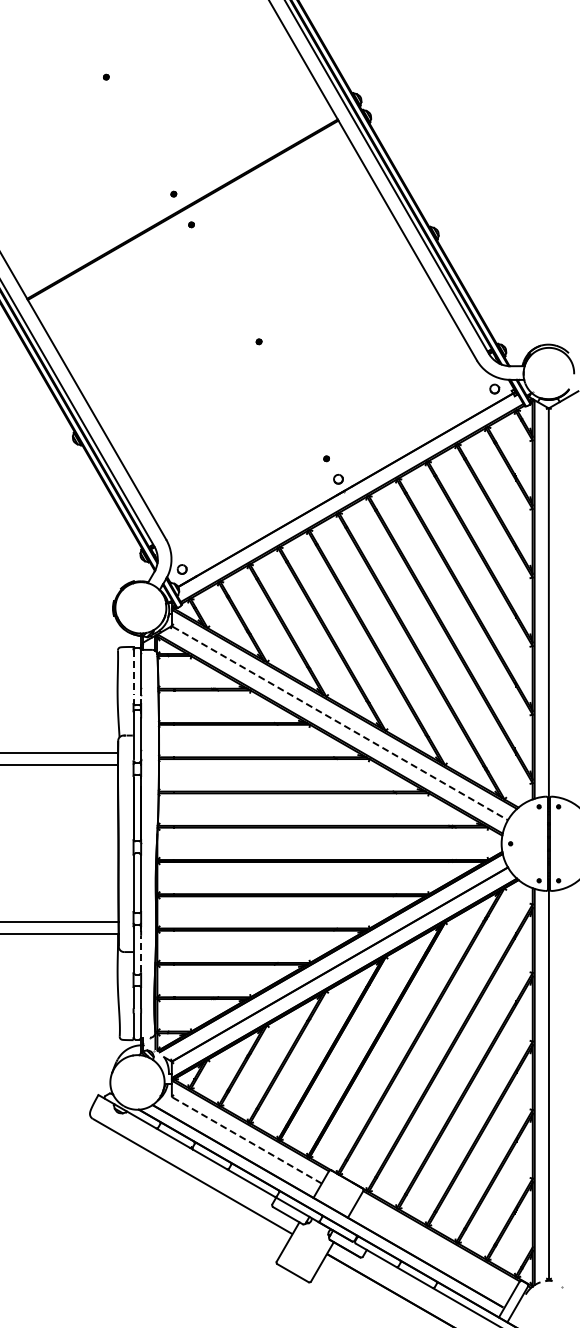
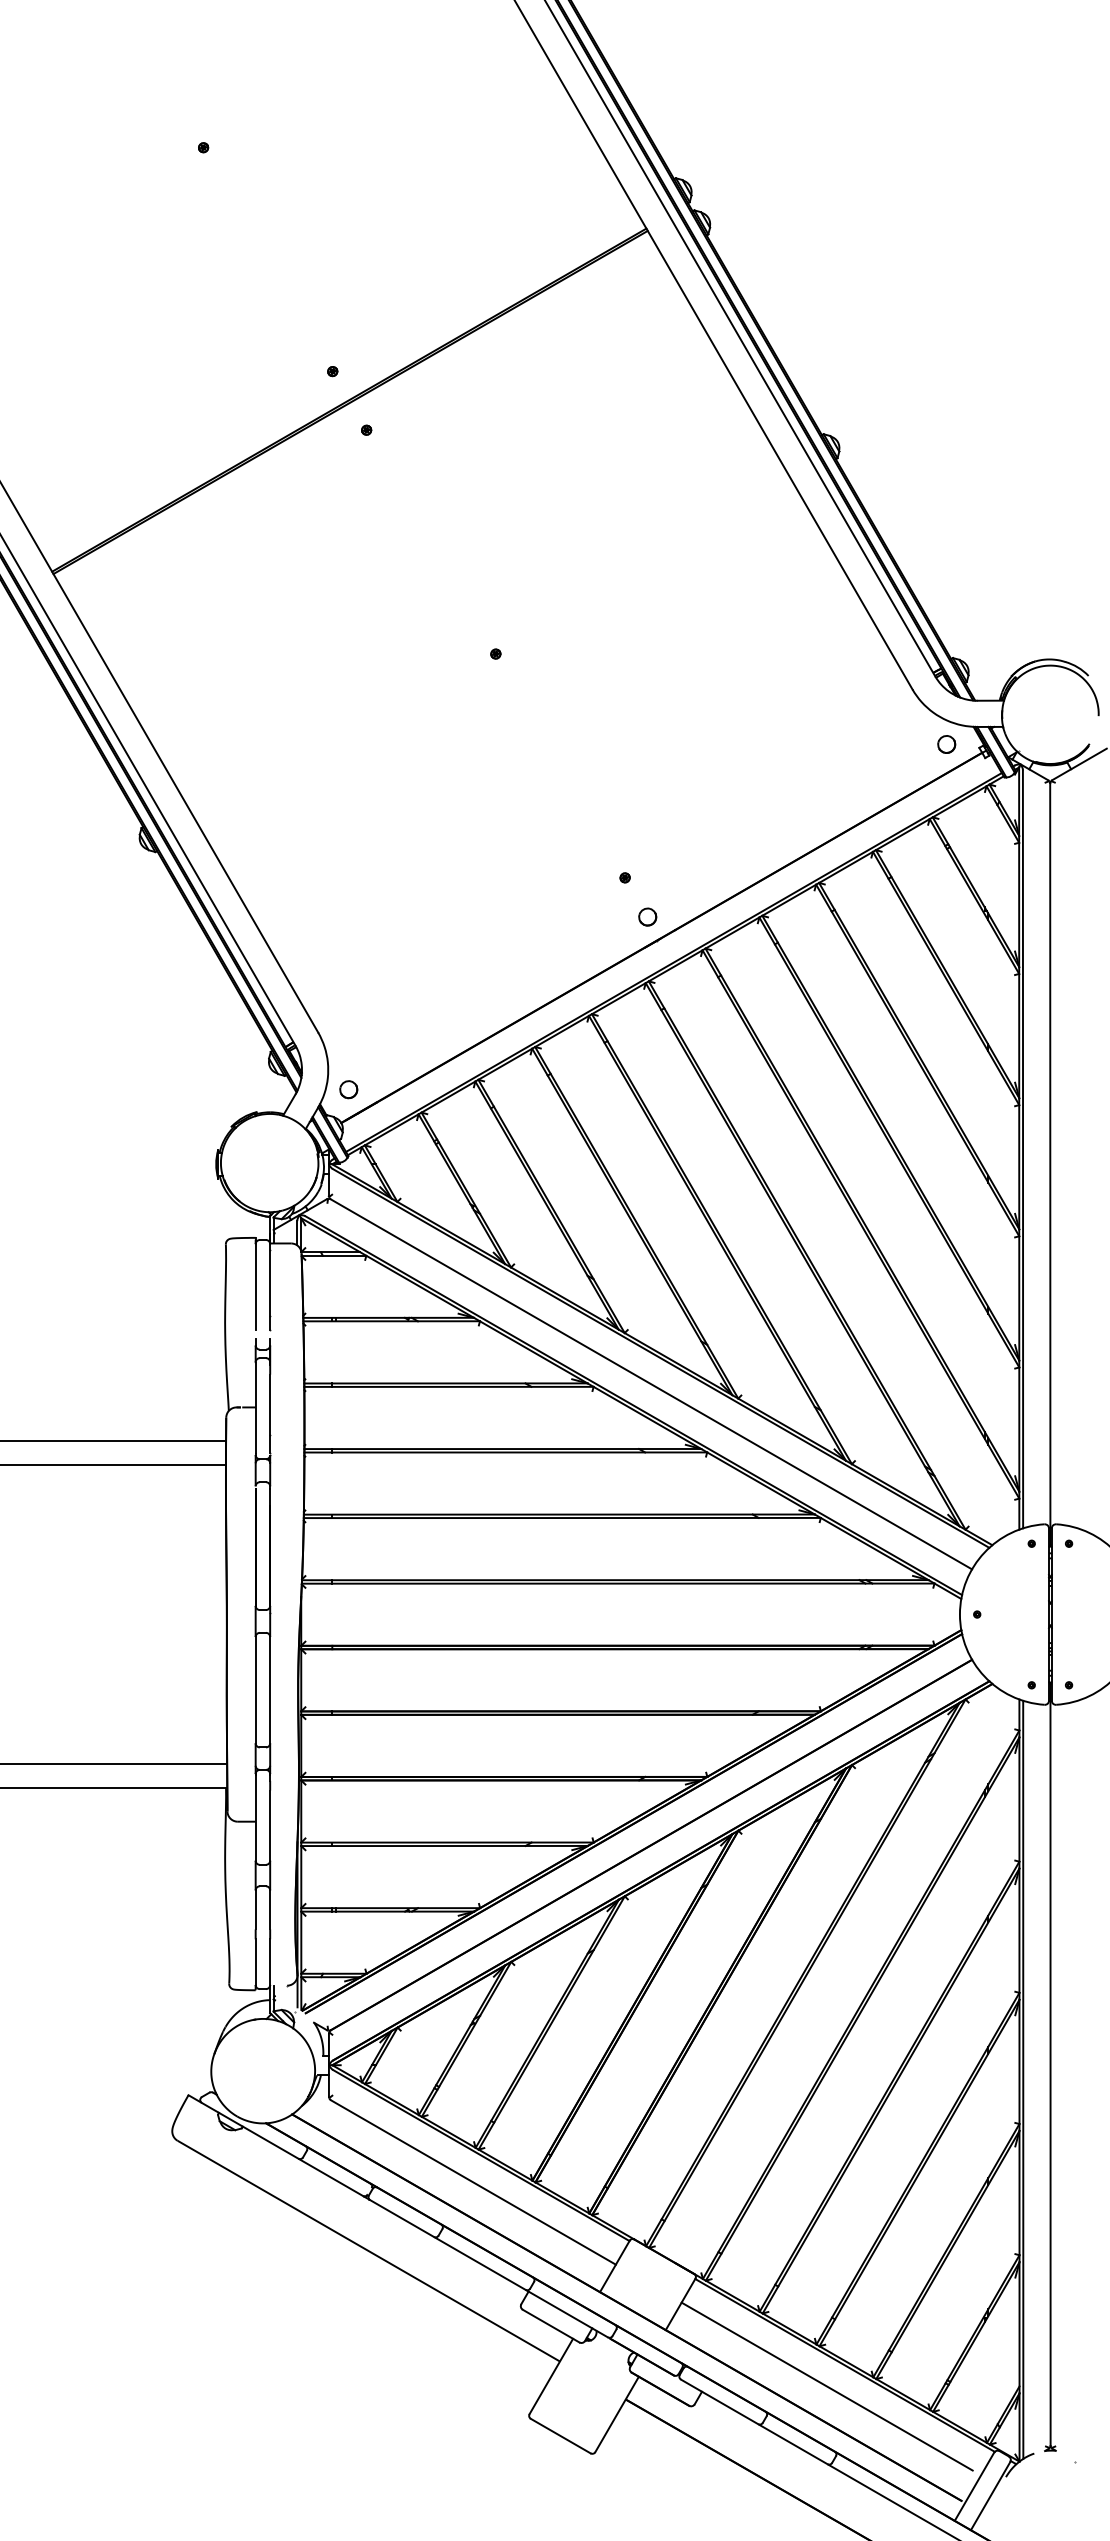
line: (133, 673) -> (255, 1288), dashed -> solid
line: (340, 723) -> (651, 1384), dashed -> solid
line: (141, 953) -> (270, 1824), dashed -> solid
line: (247, 1140) -> (473, 2182), dashed -> solid
line: (432, 1247) -> (827, 2386), added

